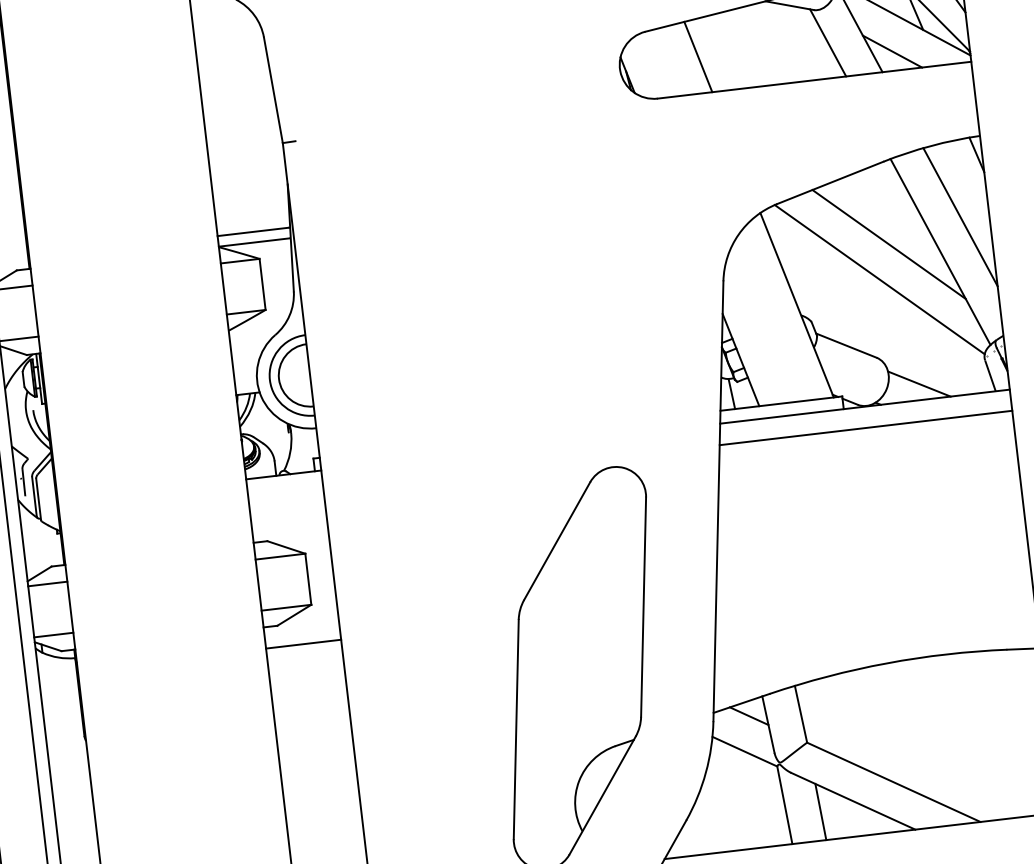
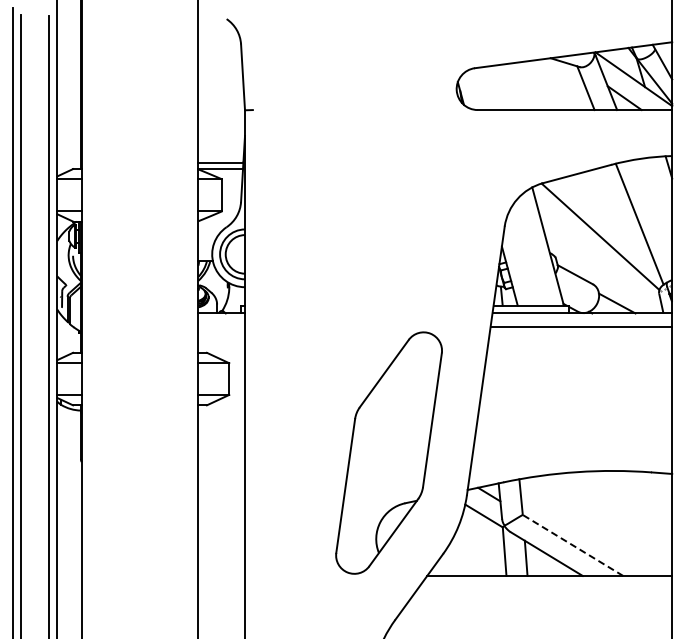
line: (698, 57) -> (505, 87), removed
line: (960, 217) -> (654, 204), removed
line: (888, 243) -> (608, 215), removed
line: (303, 644) -> (221, 418), removed
line: (894, 782) -> (573, 545), solid -> dashed

